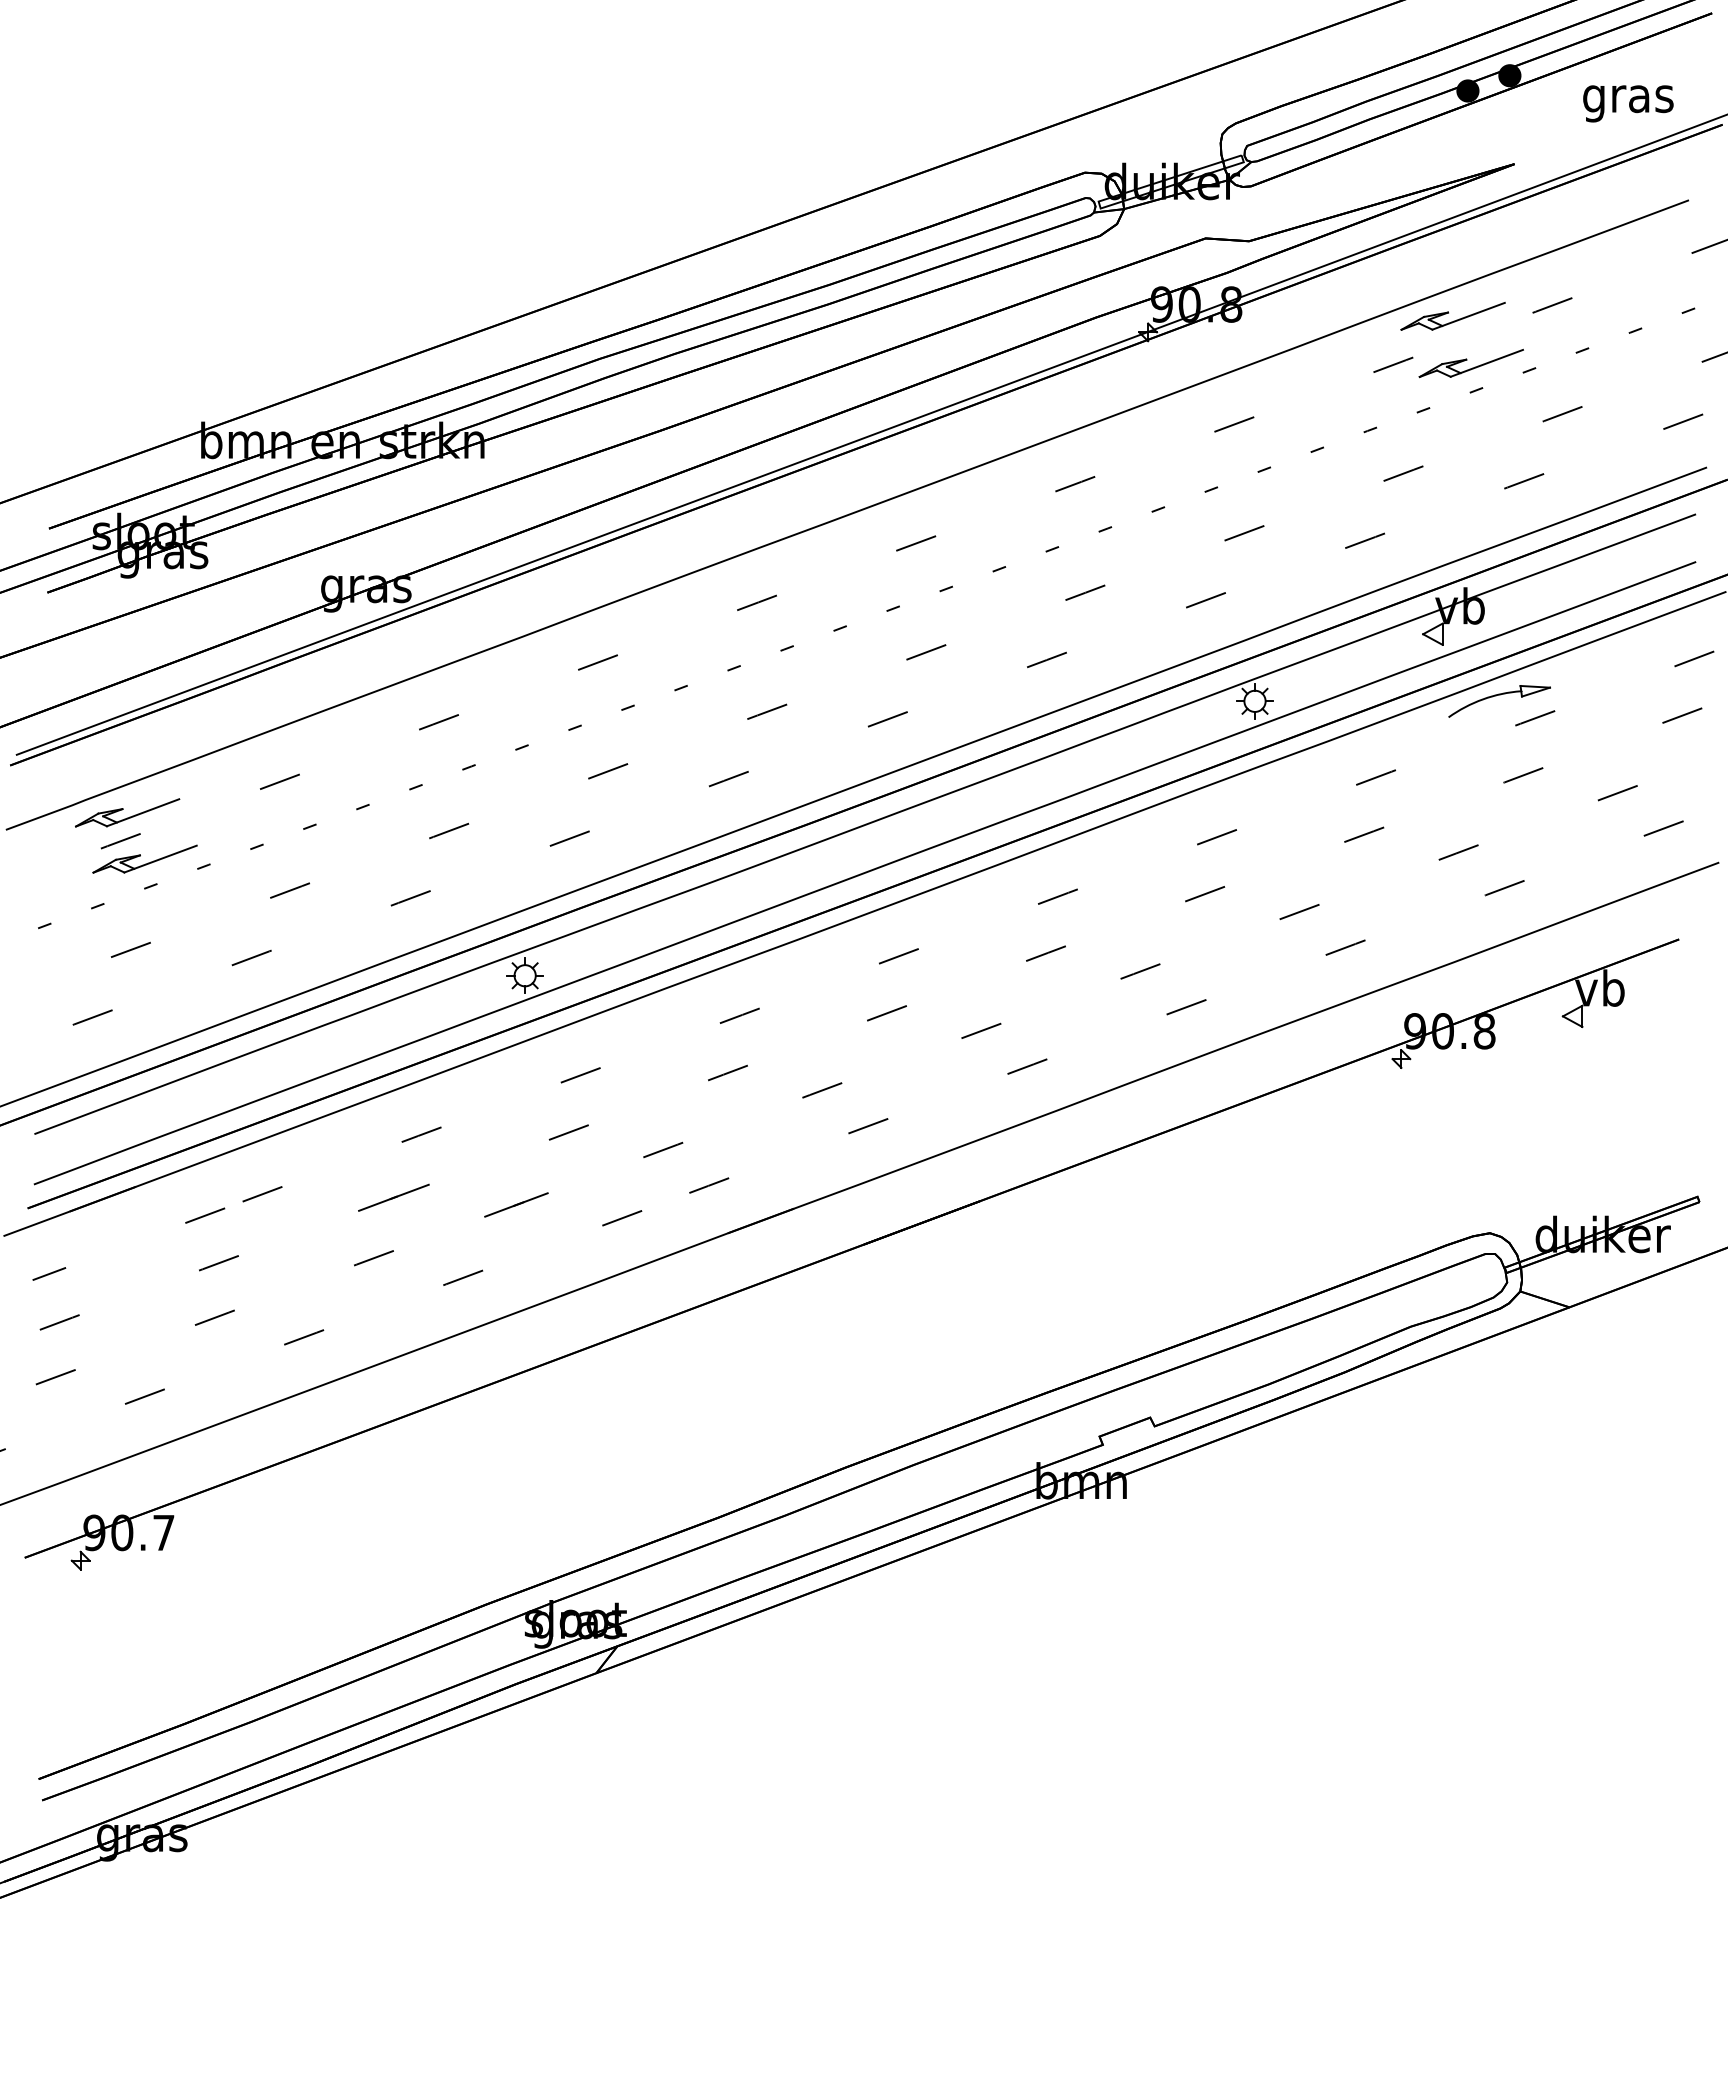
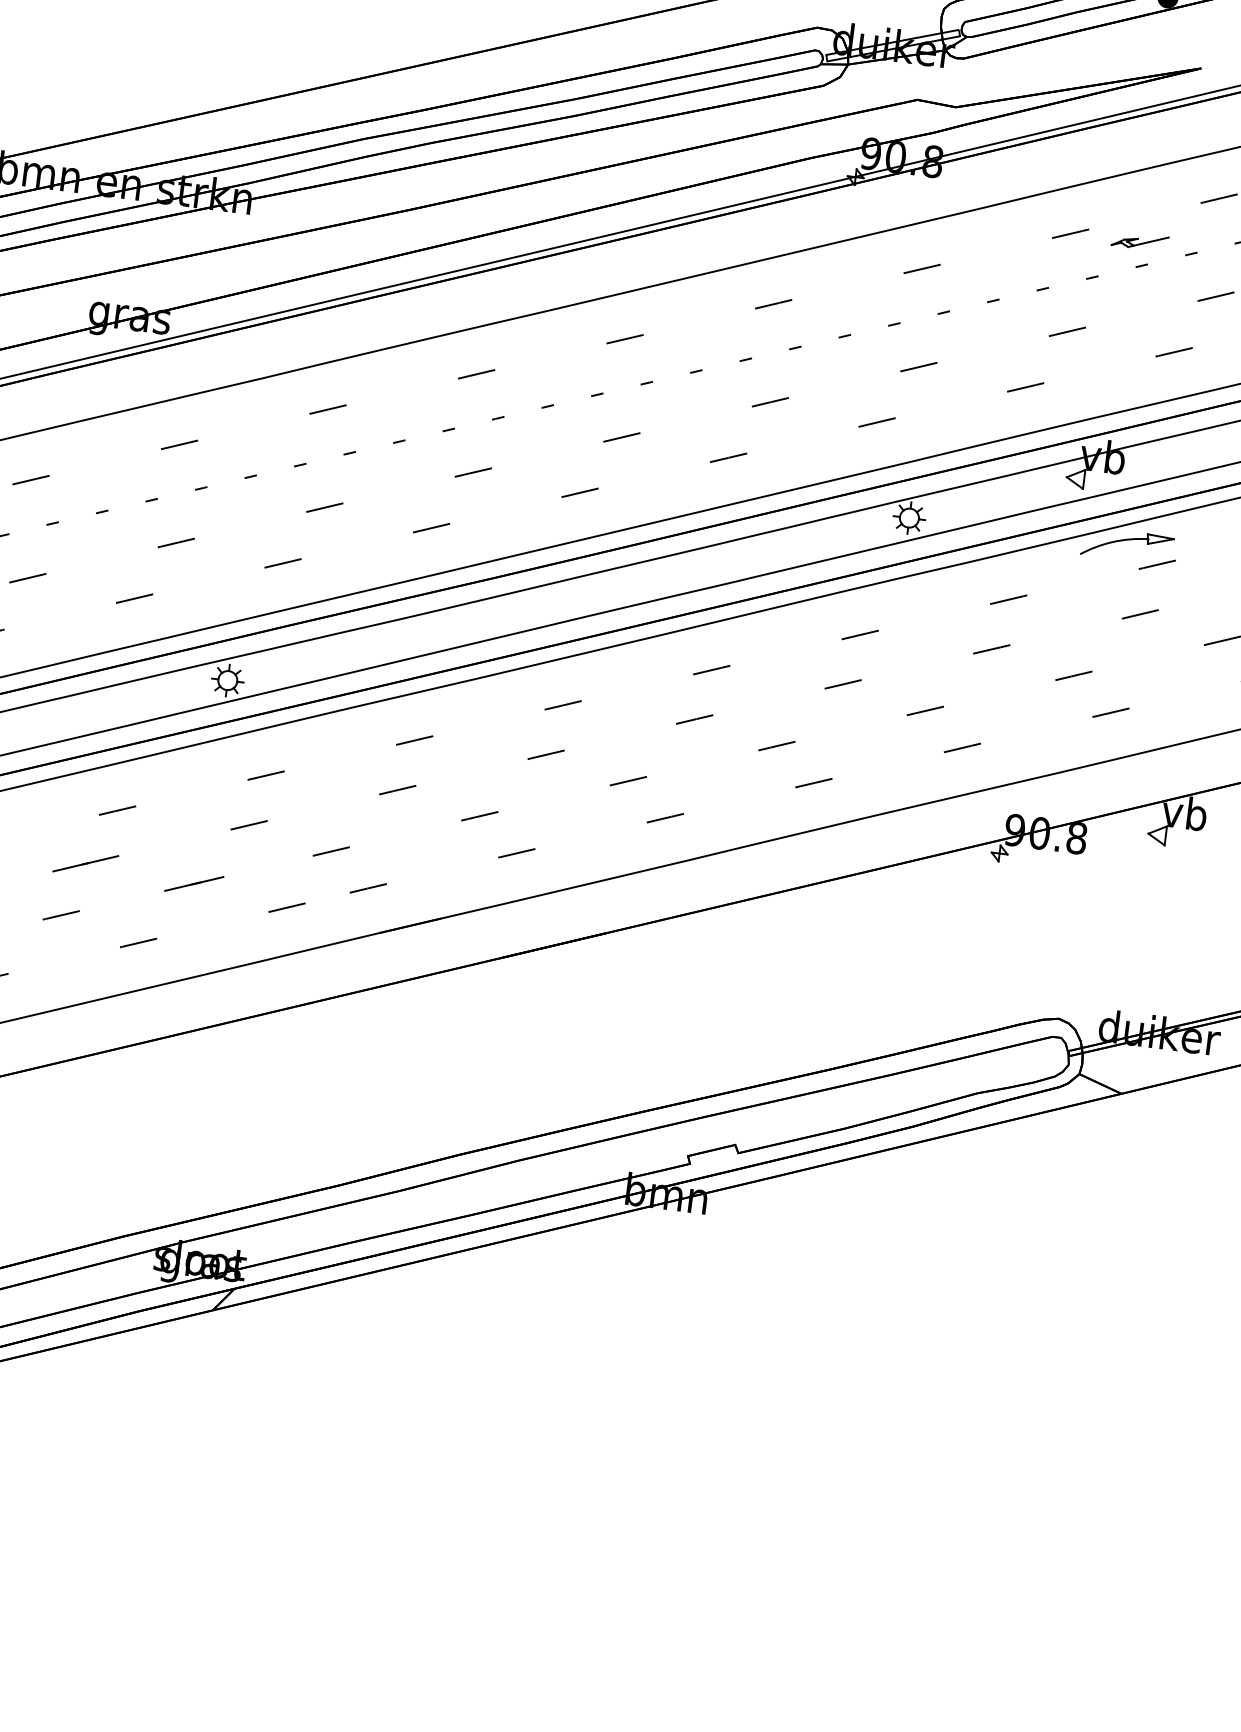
part: (1452, 315) -> (1128, 196), removed
part: (1470, 363) -> (1139, 241), size x0.6

